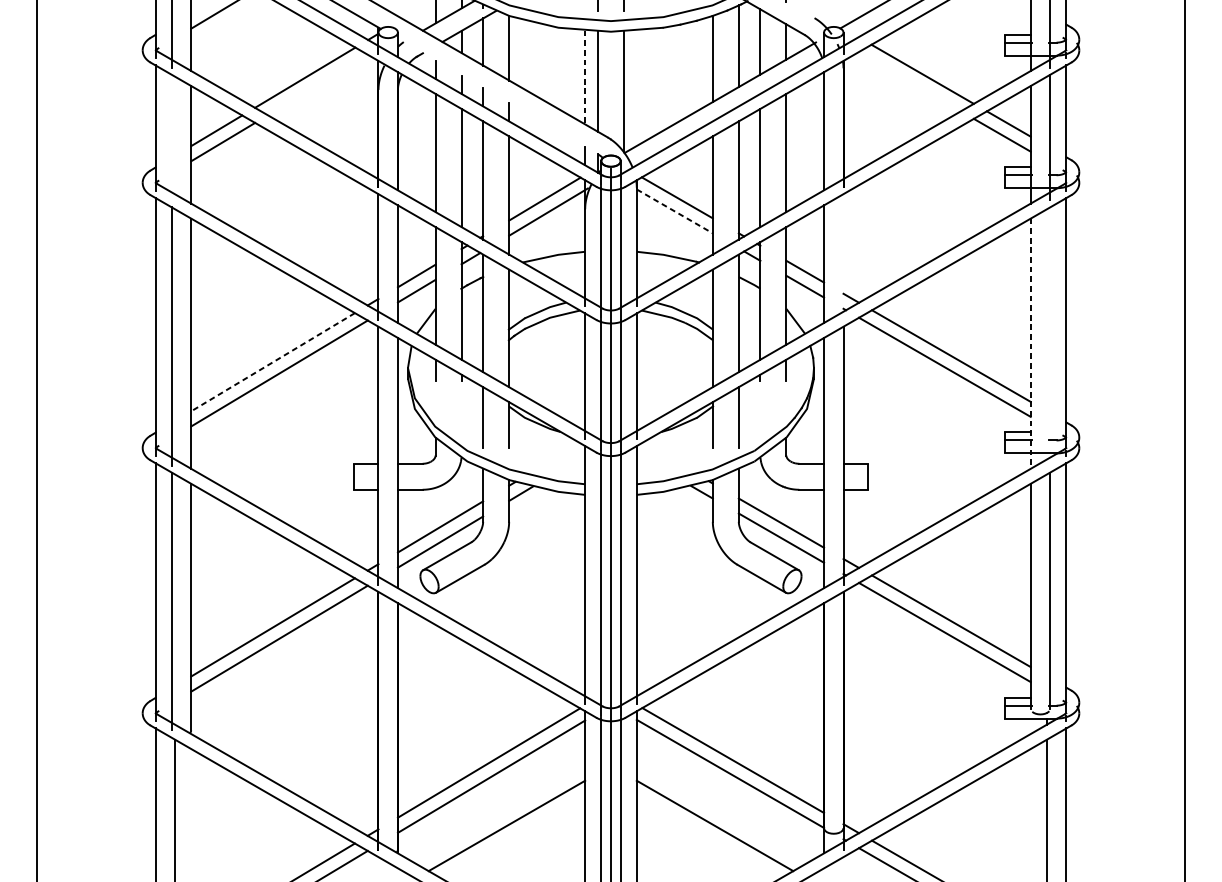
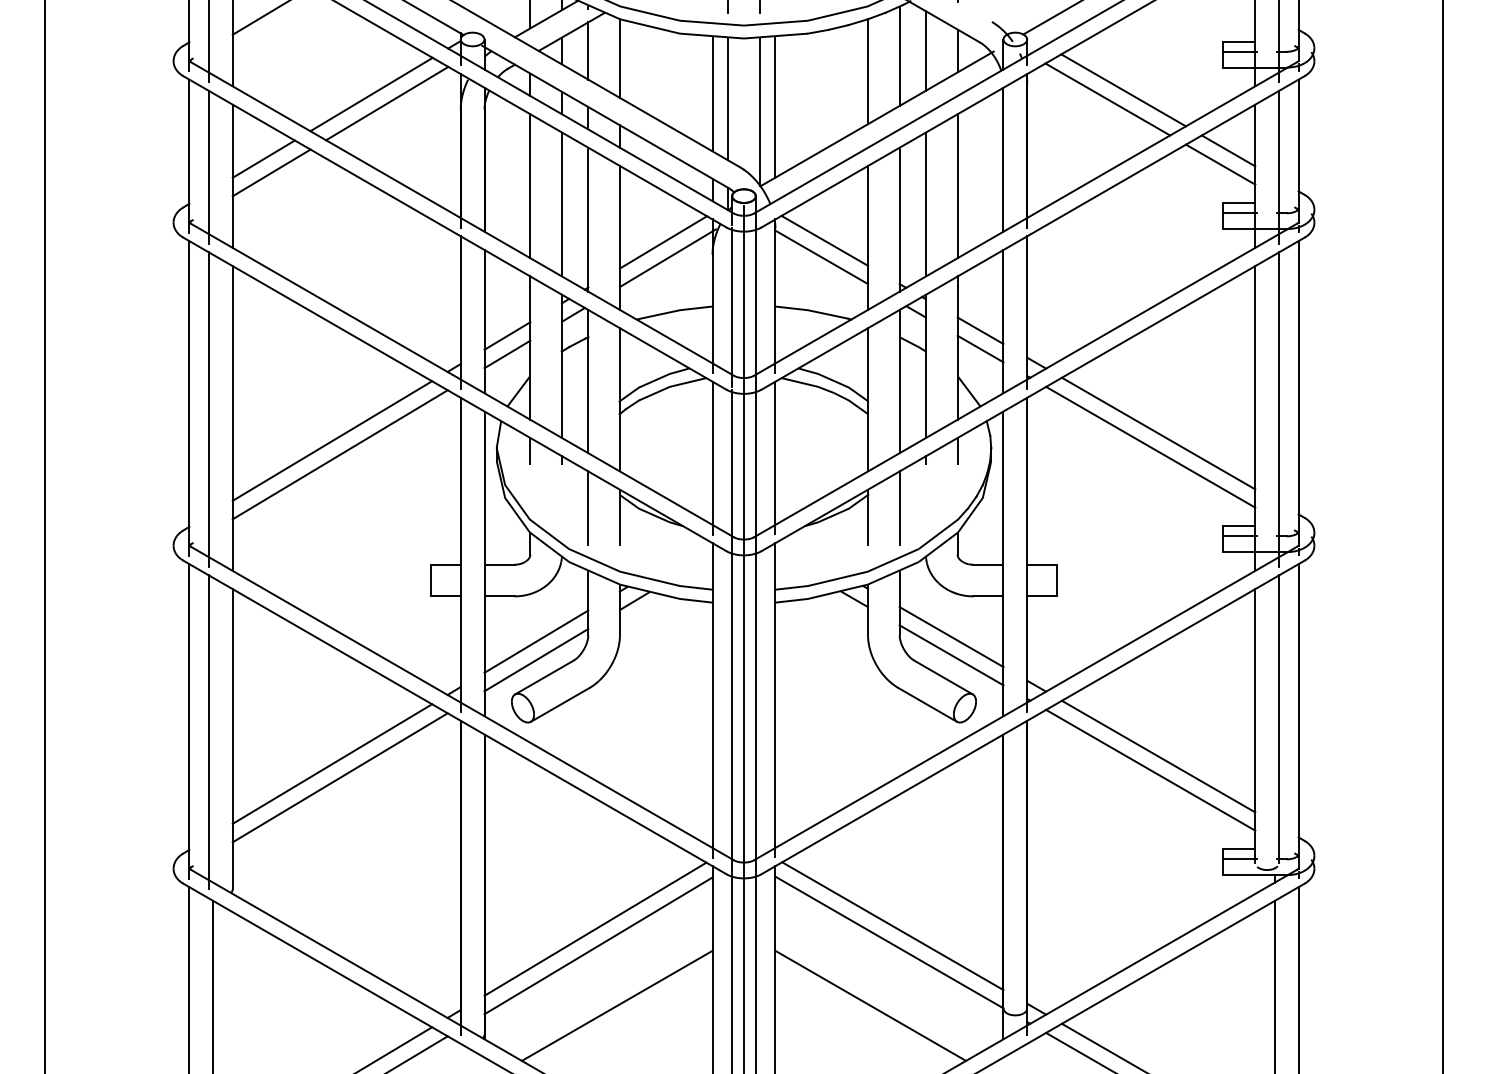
line: (585, 77) -> (712, 94), dashed -> solid
line: (909, 81) -> (1107, 99), added
line: (318, 85) -> (387, 103), added
line: (636, 88) -> (775, 107), added
line: (497, 95) -> (605, 116), added
line: (171, 136) -> (208, 166), added
line: (675, 211) -> (822, 257), dashed -> solid
line: (843, 256) -> (1027, 312), added
line: (1049, 336) -> (1278, 409), added
line: (1030, 344) -> (1255, 419), dashed -> solid
line: (272, 362) -> (331, 441), dashed -> solid

